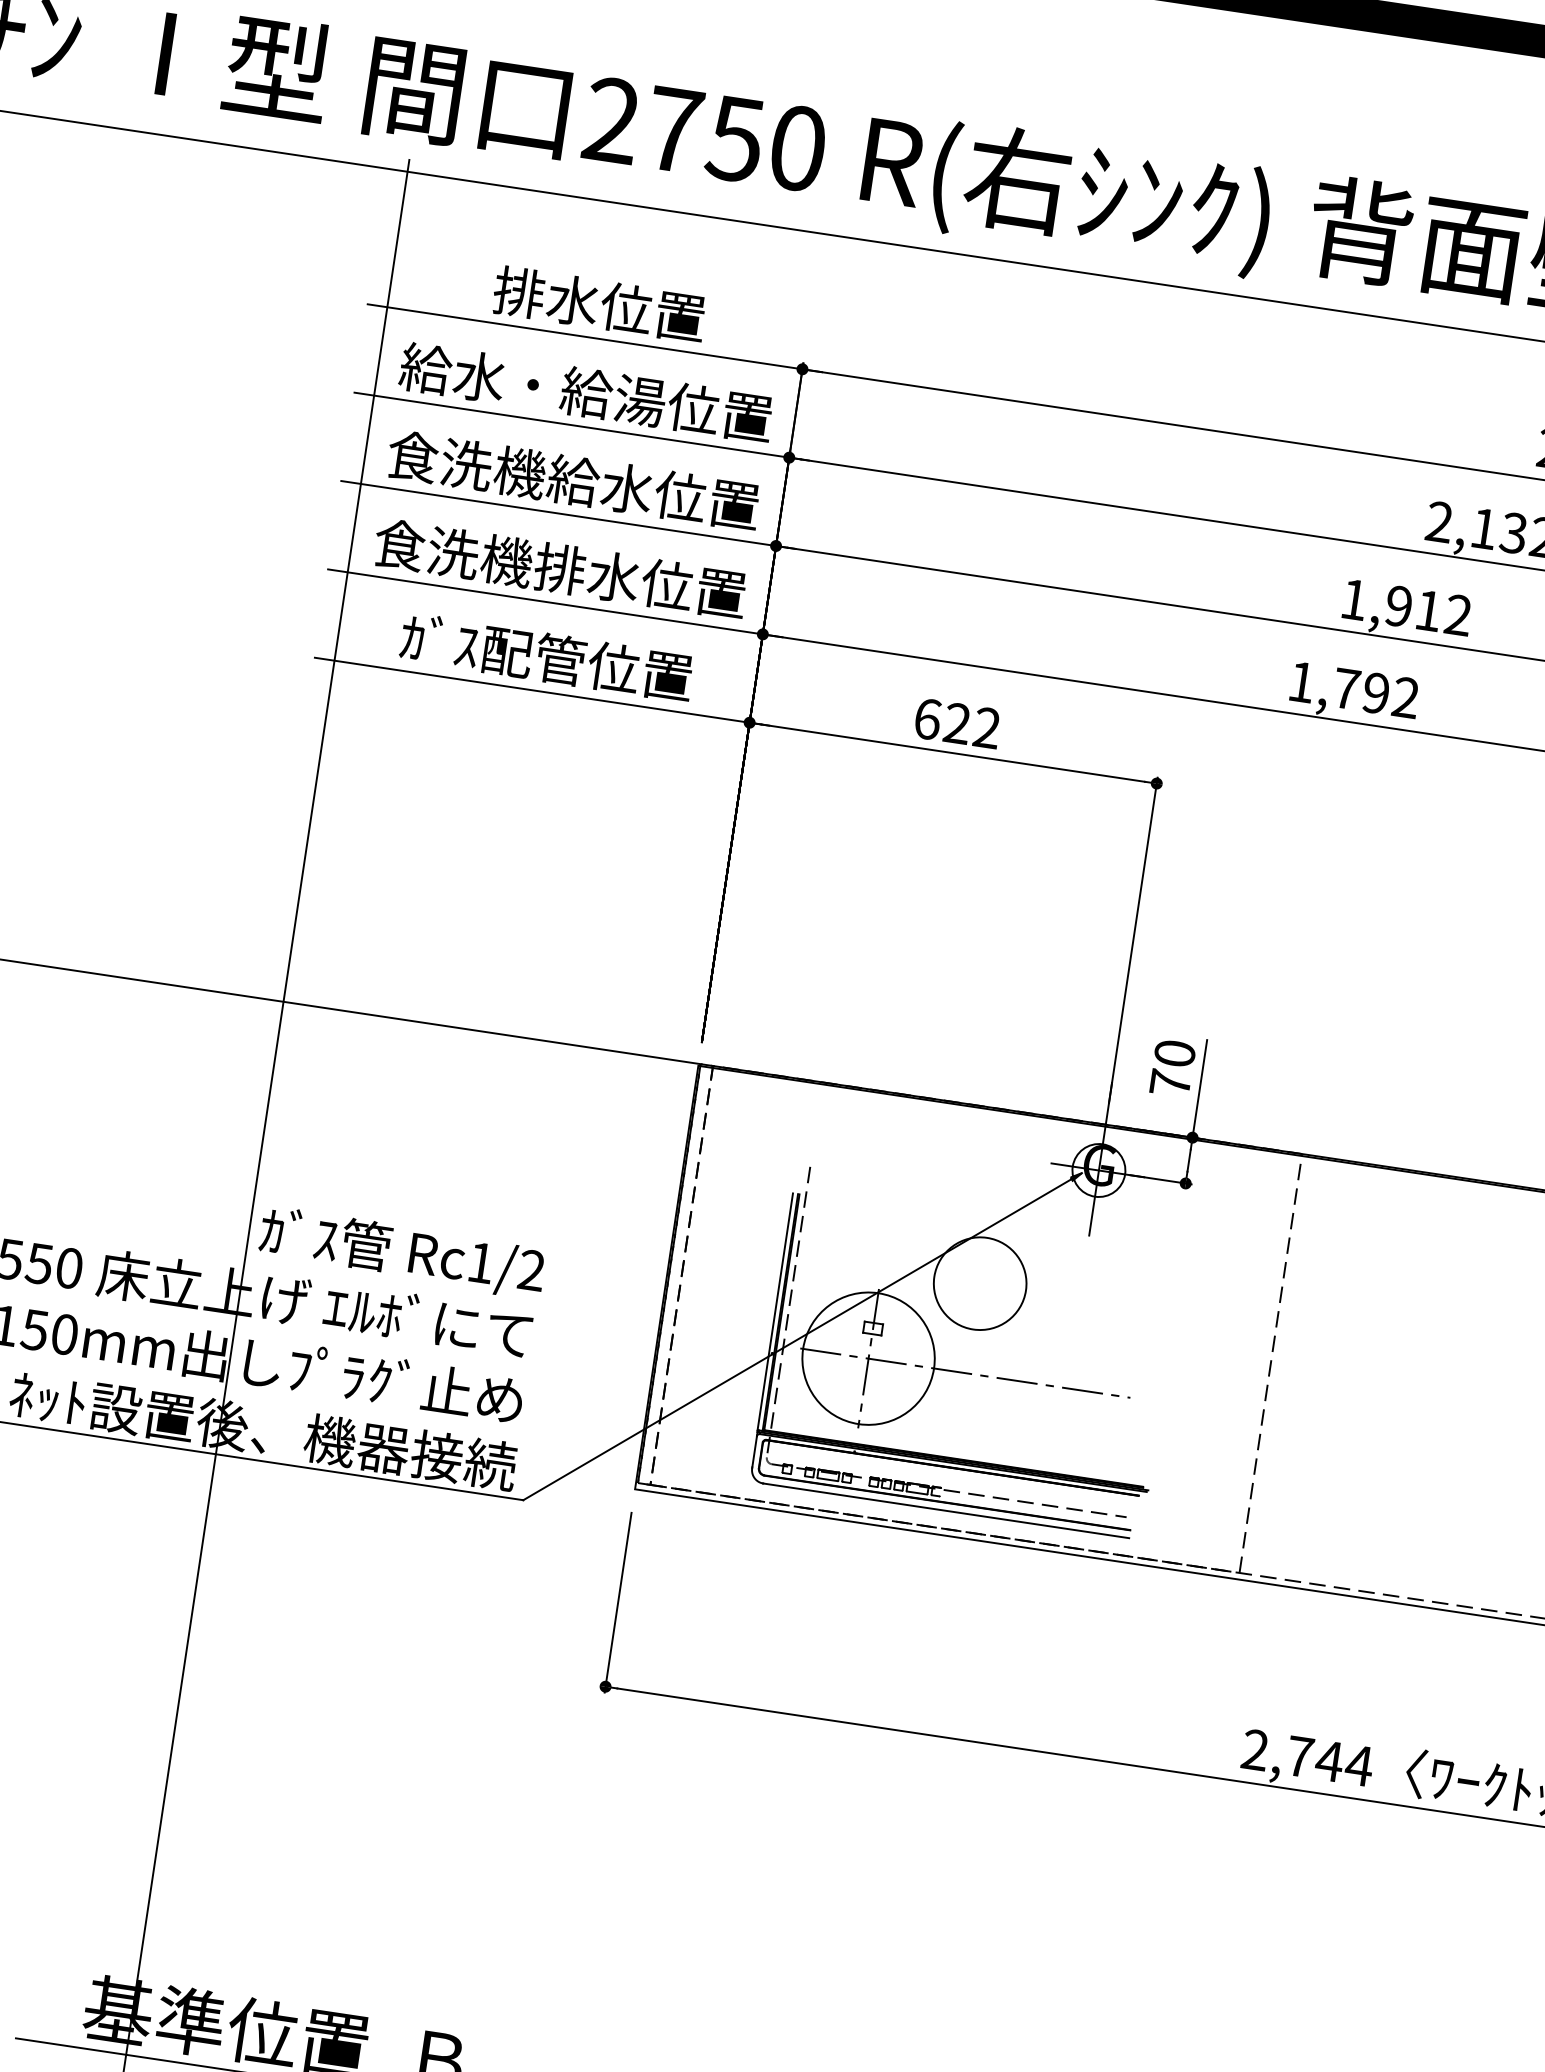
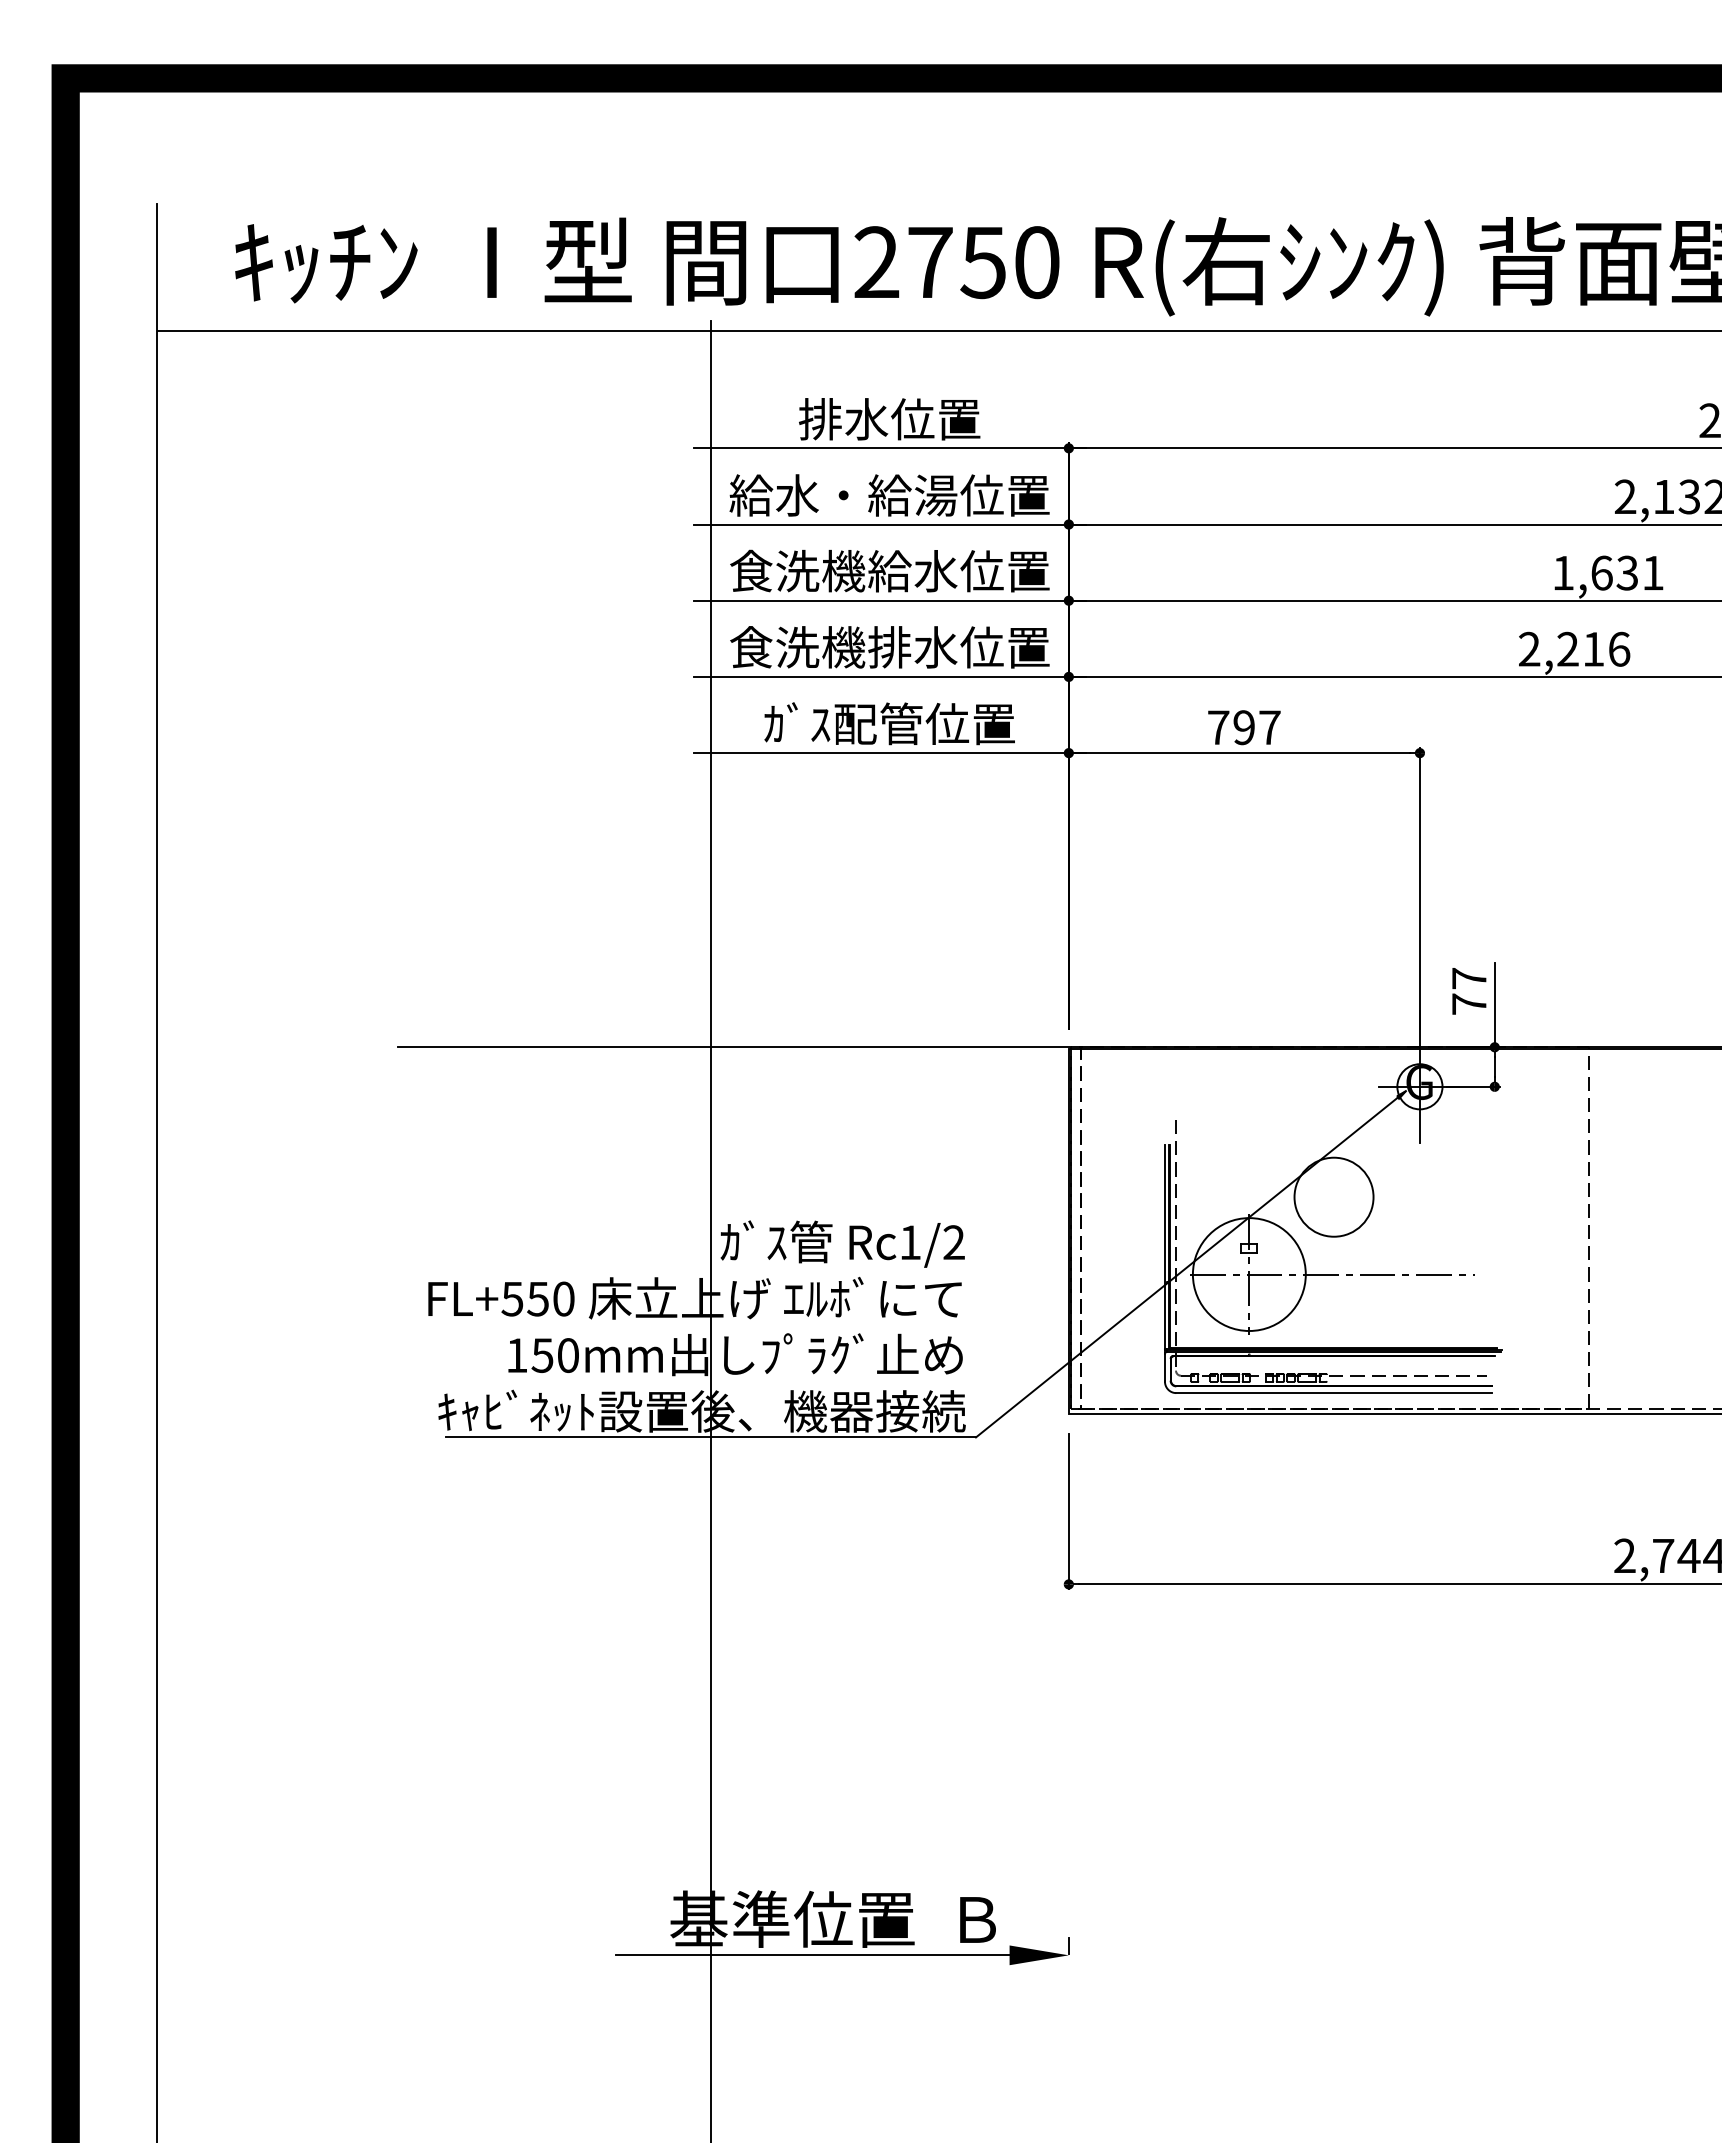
text: (1428, 610) -> (1627, 572), 1,912 -> 1,631
text: (1354, 689) -> (1574, 648), 1,792 -> 2,216
text: (957, 723) -> (1244, 727), 622 -> 797
text: (1174, 1053) -> (1468, 978), 70 -> 77

